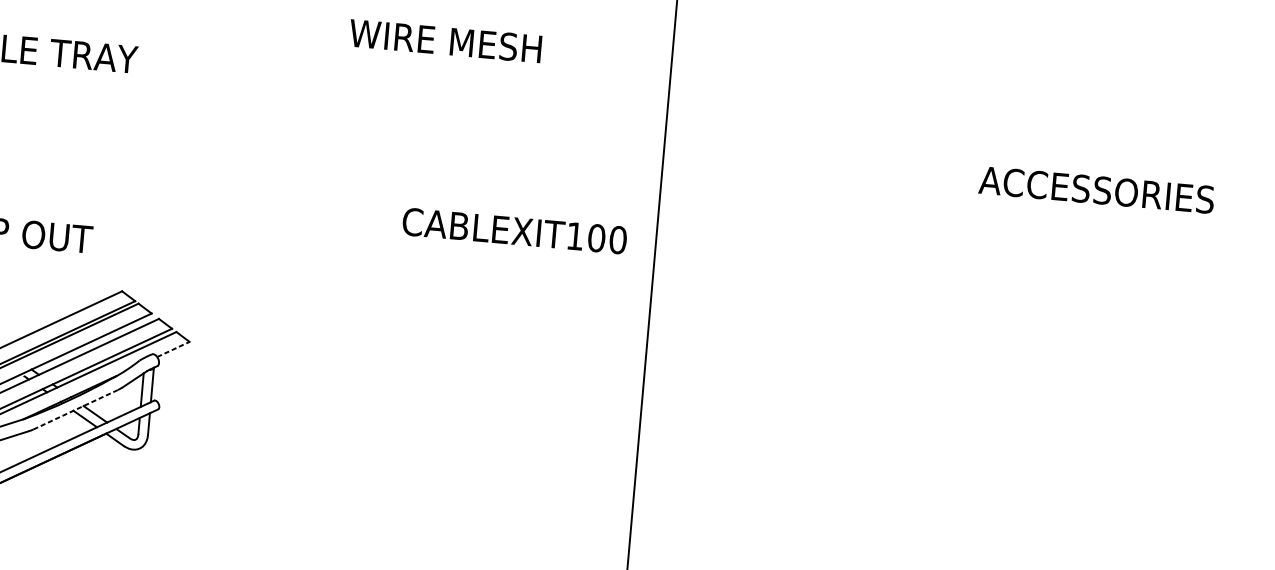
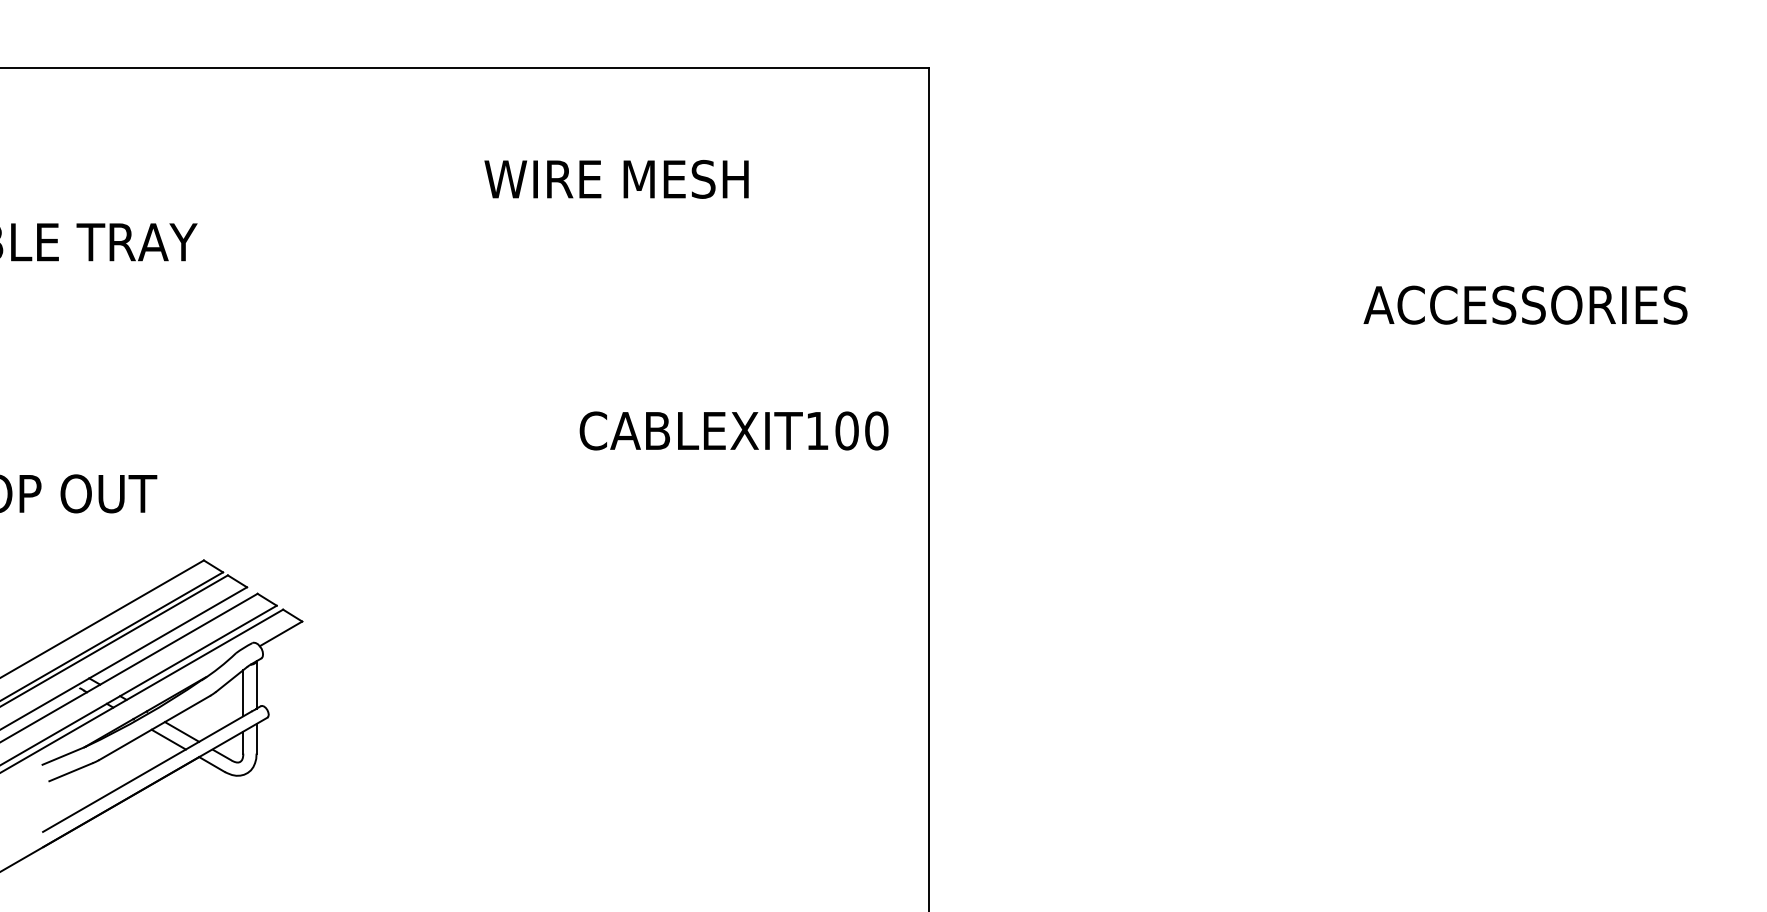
line: (173, 349) -> (281, 633), dashed -> solid
line: (76, 409) -> (155, 727), dashed -> solid

